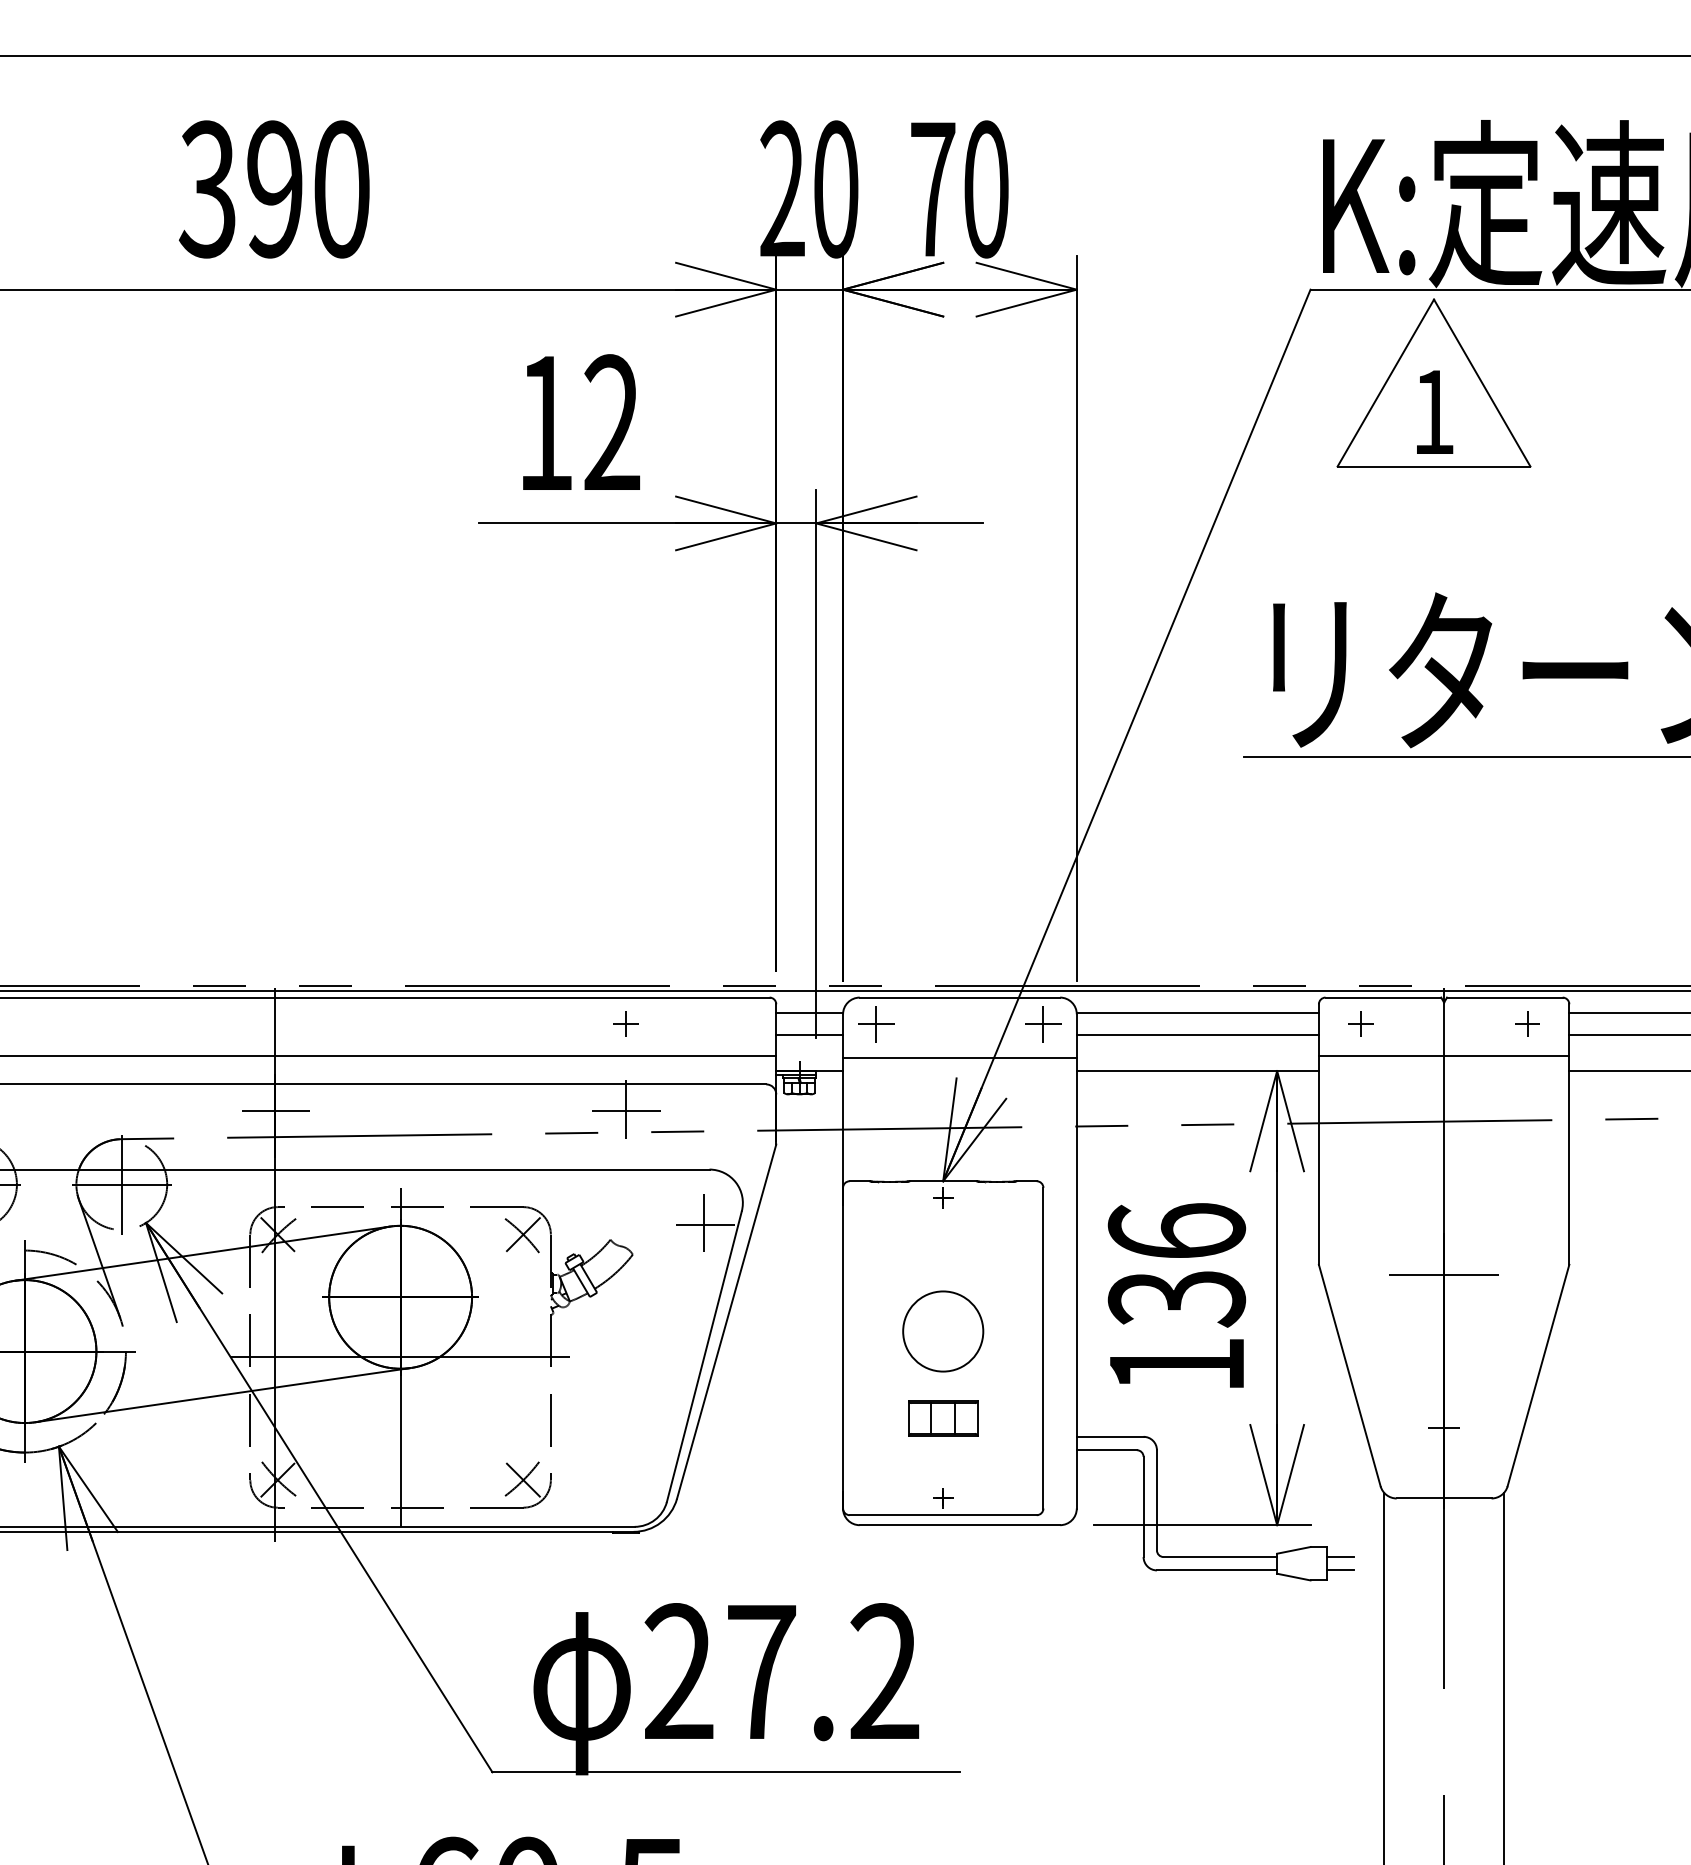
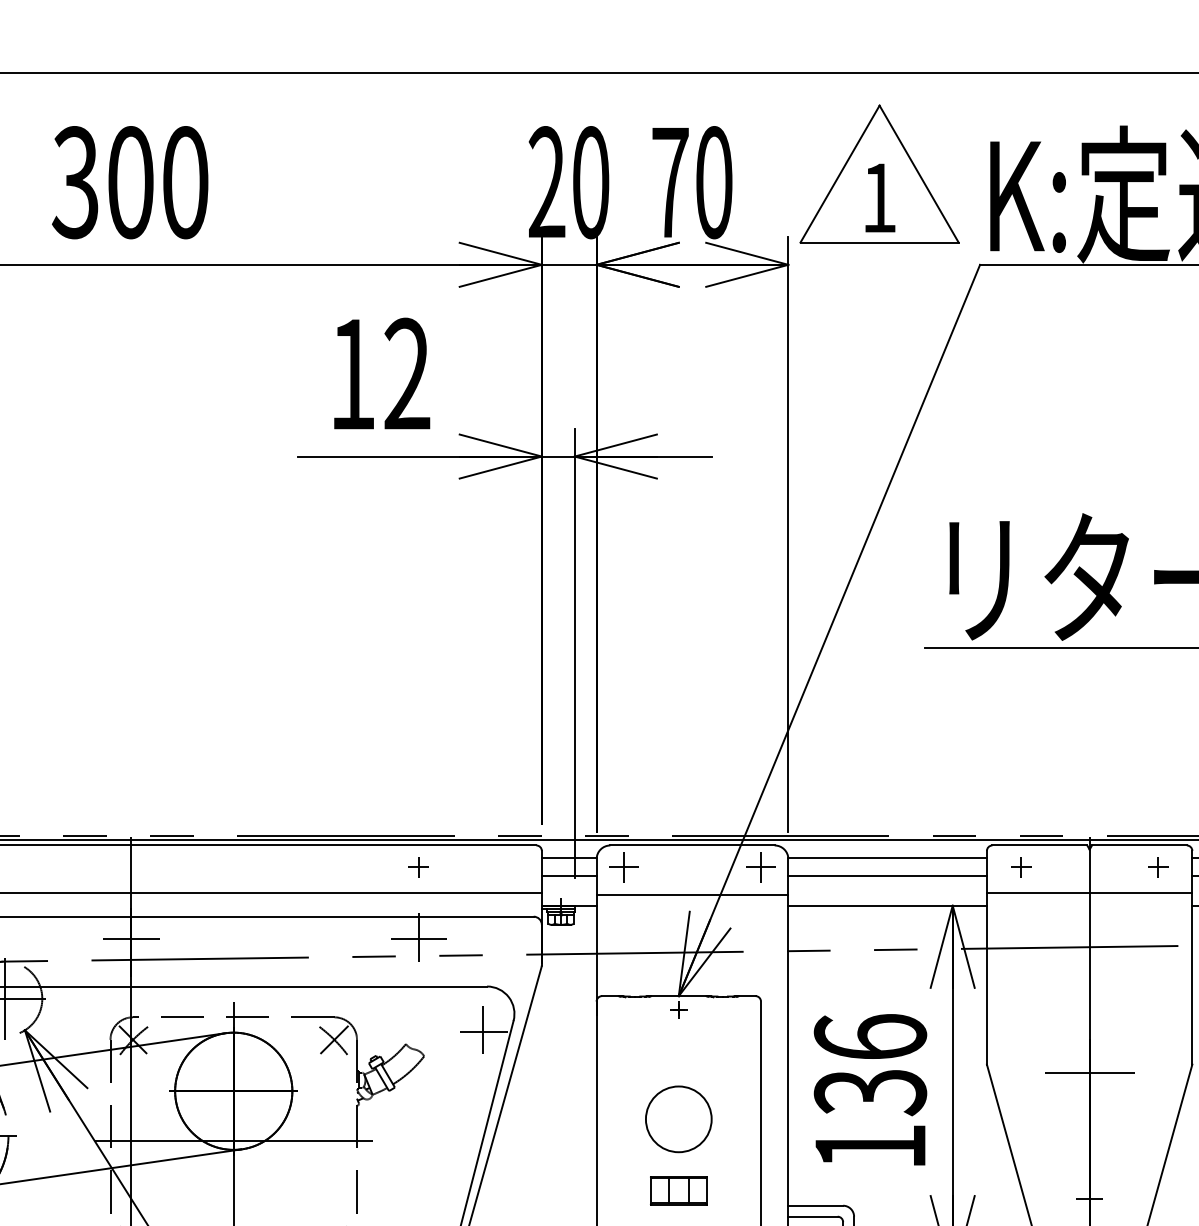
text: (274, 189) -> (130, 182), 390 -> 300
part: (1433, 382) -> (879, 173), moved

